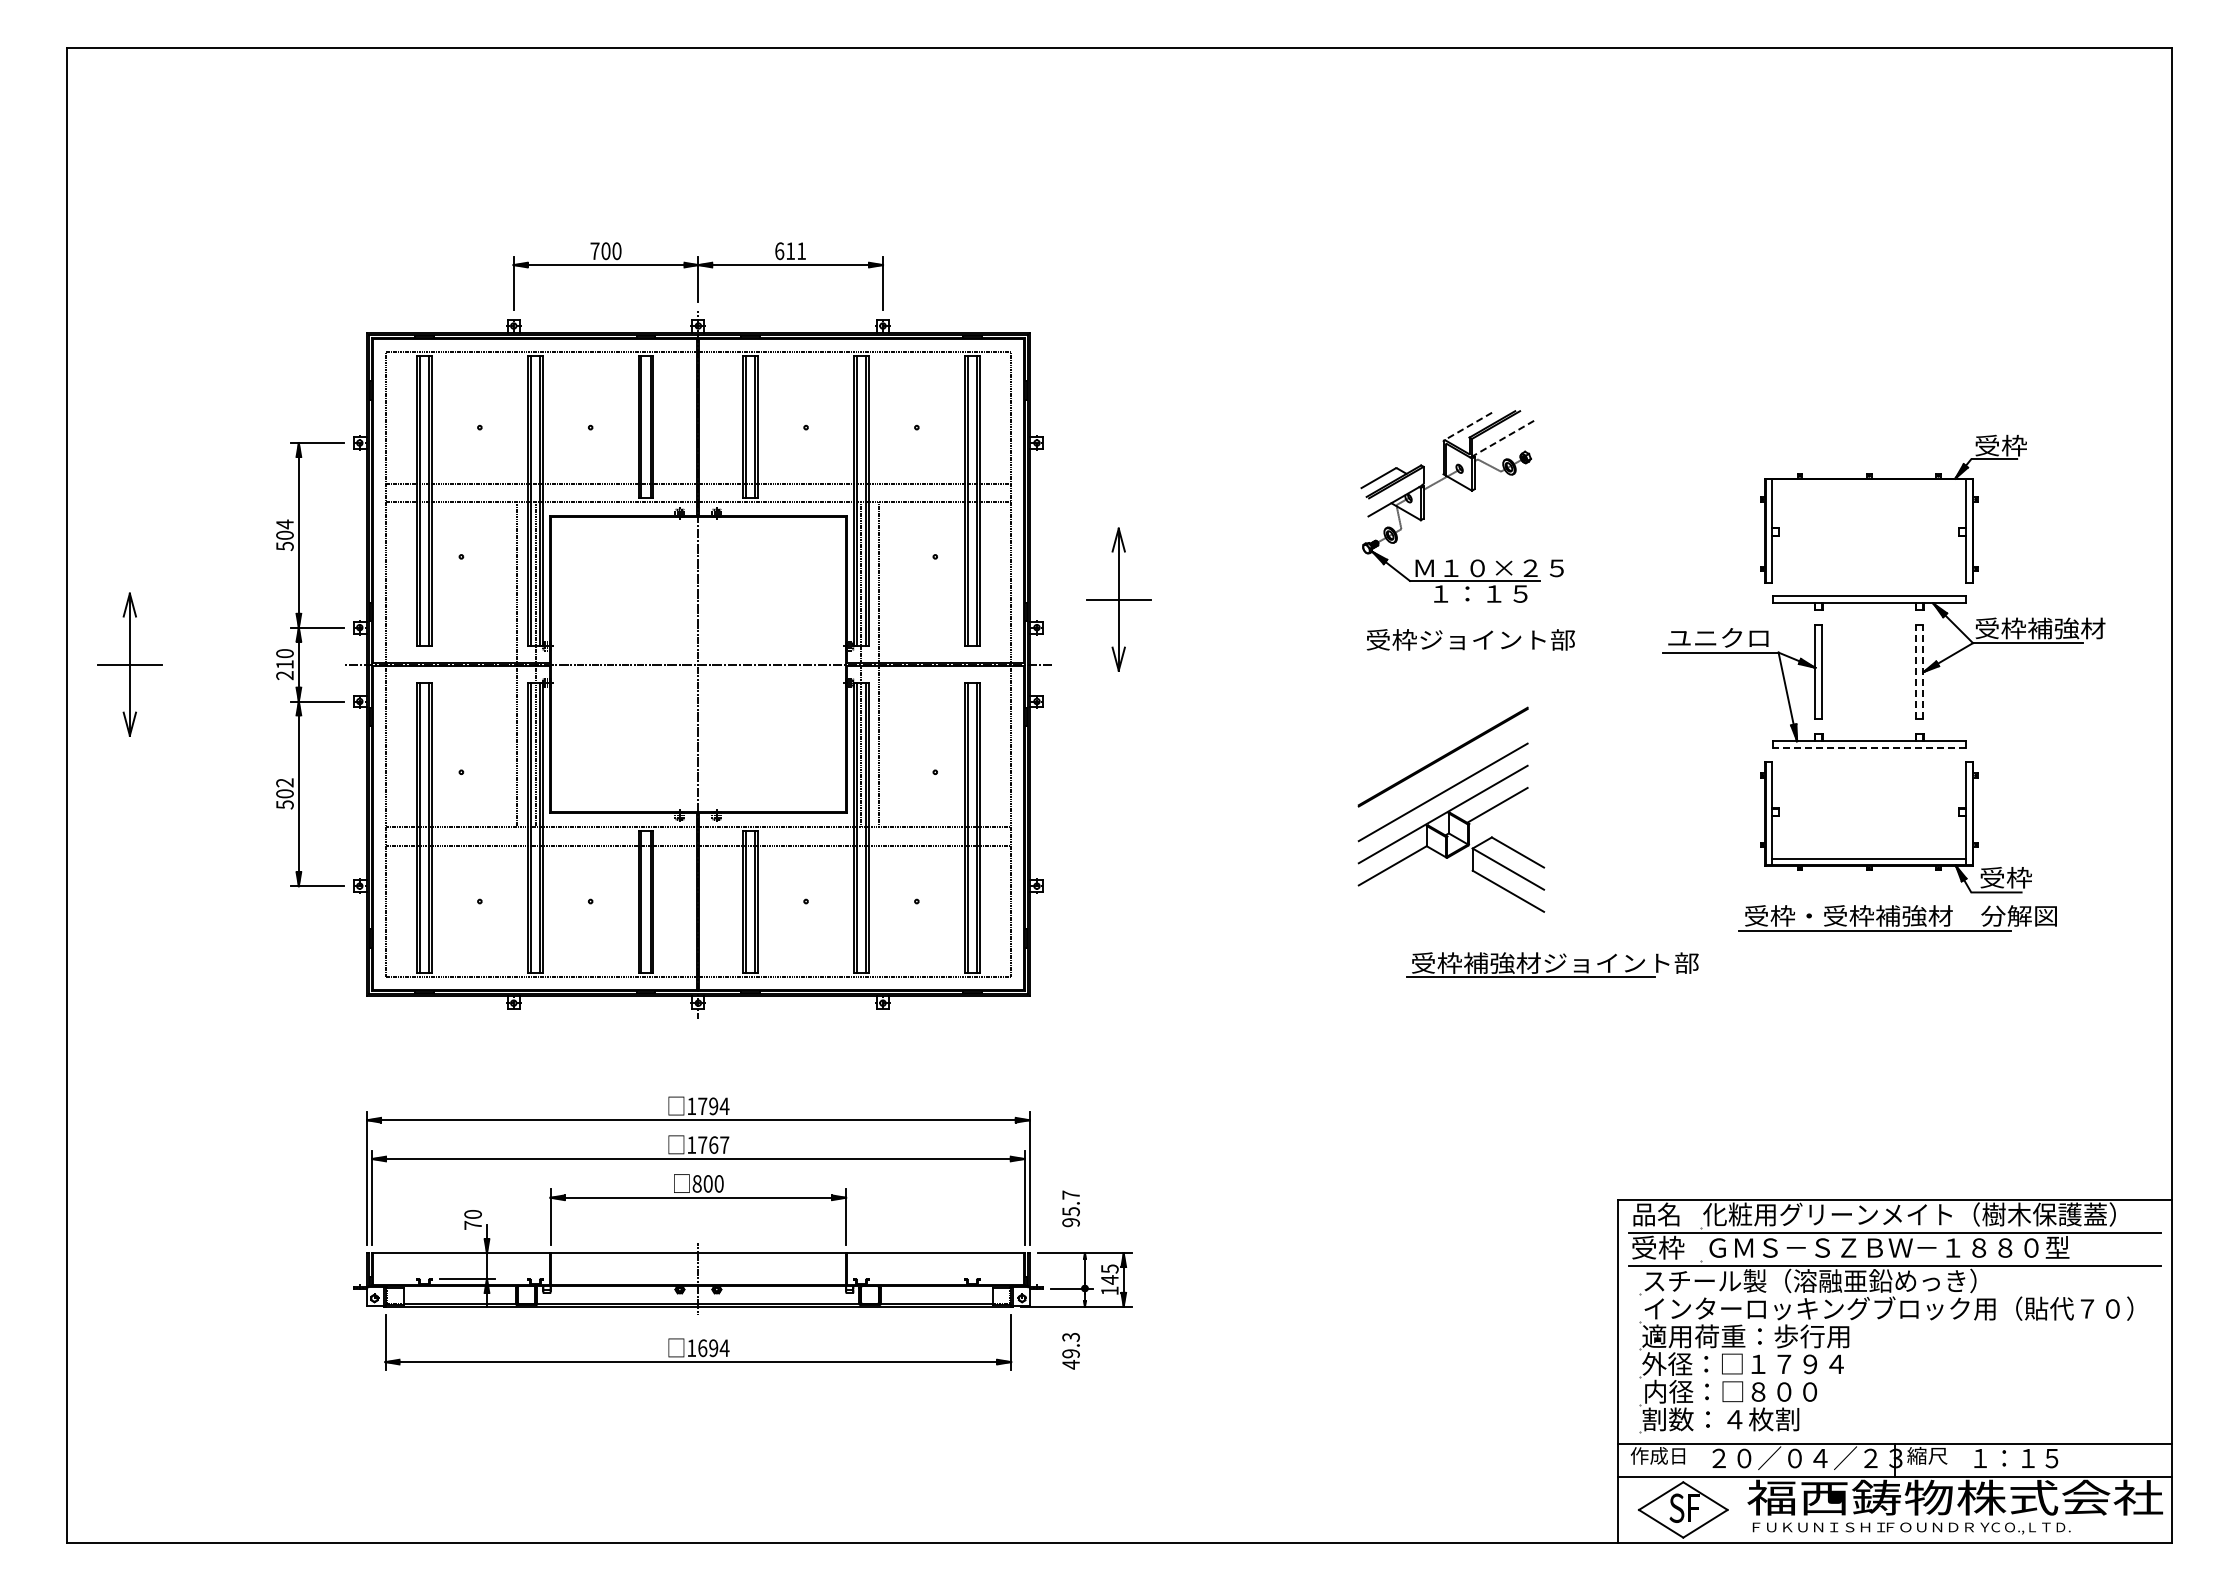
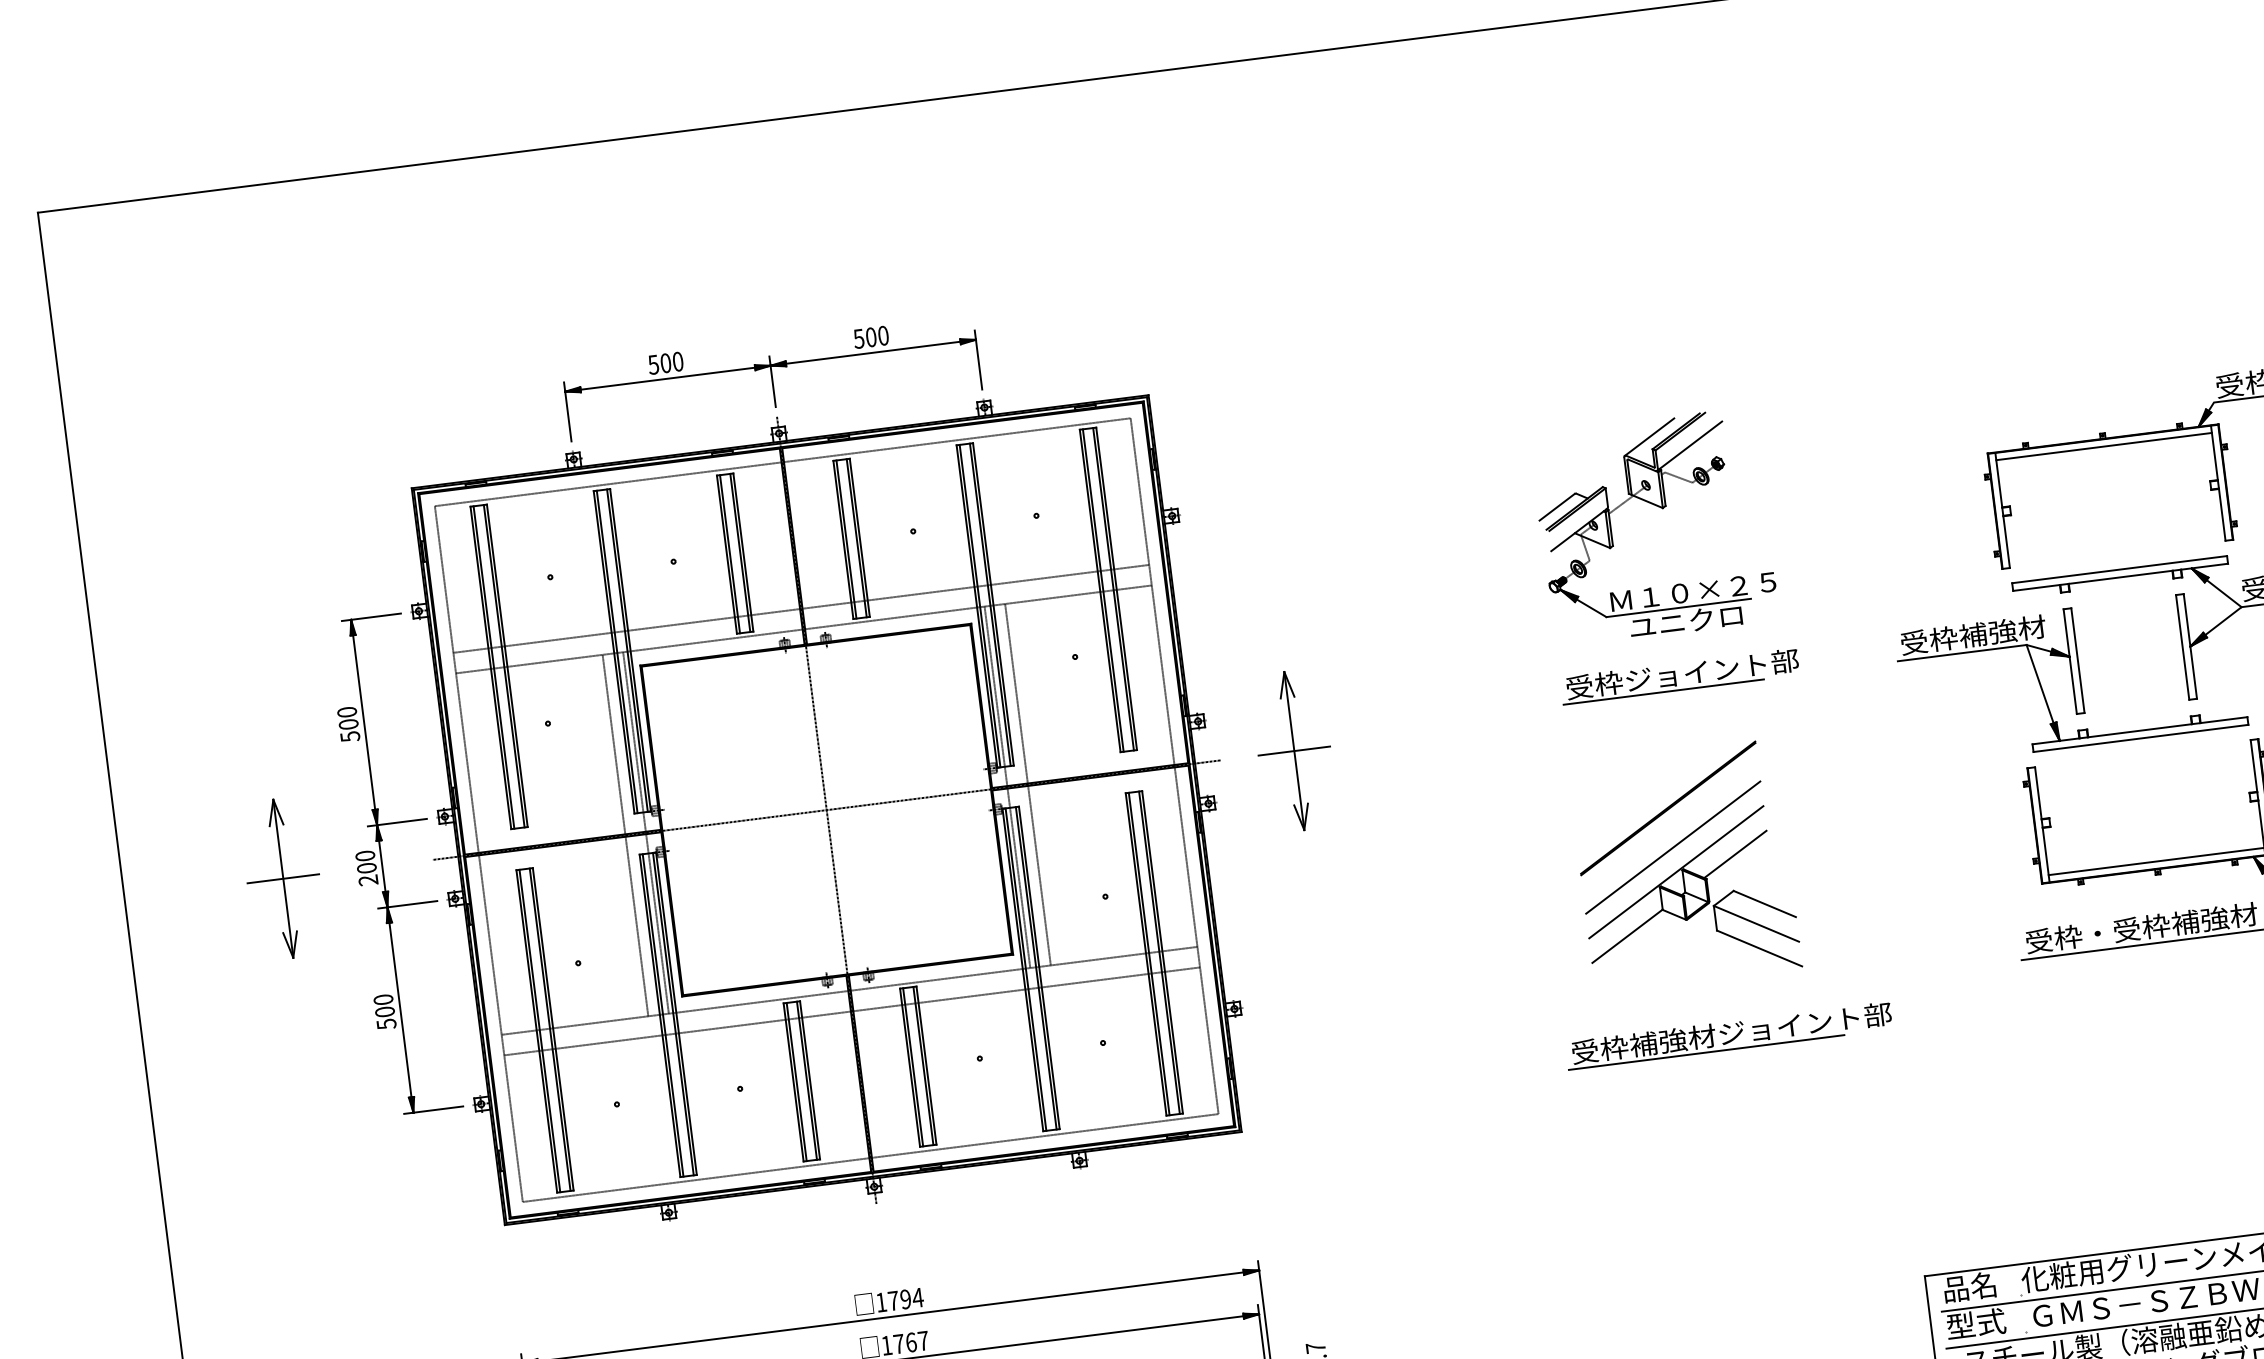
text: (594, 251) -> (653, 365), 700 -> 500
text: (790, 251) -> (871, 337), 611 -> 500
line: (1468, 426) -> (1649, 437), dashed -> solid
line: (1502, 439) -> (1689, 446), dashed -> solid
line: (1869, 485) -> (2104, 446), added
text: (284, 524) -> (346, 712), 504 -> 500
text: (1479, 593) -> (1685, 621), １：１５ -> ユニクロ
part: (1118, 599) -> (1294, 750), moved
text: (1732, 637) -> (1973, 634), ユニクロ -> 受枠補強材
line: (1452, 653) -> (1664, 691), added
part: (129, 664) -> (282, 878), moved
text: (284, 664) -> (366, 868), 210 -> 200
line: (1916, 671) -> (2182, 646), dashed -> solid
line: (1923, 671) -> (2190, 645), dashed -> solid
line: (1869, 748) -> (2141, 738), dashed -> solid
text: (284, 782) -> (382, 999), 502 -> 500
part: (1552, 964) -> (1728, 1035), moved
text: (1657, 1247) -> (1975, 1323), 受枠 -> 型式

